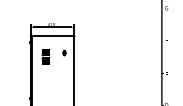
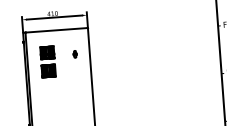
part: (45, 56) -> (47, 61), size x1.43

